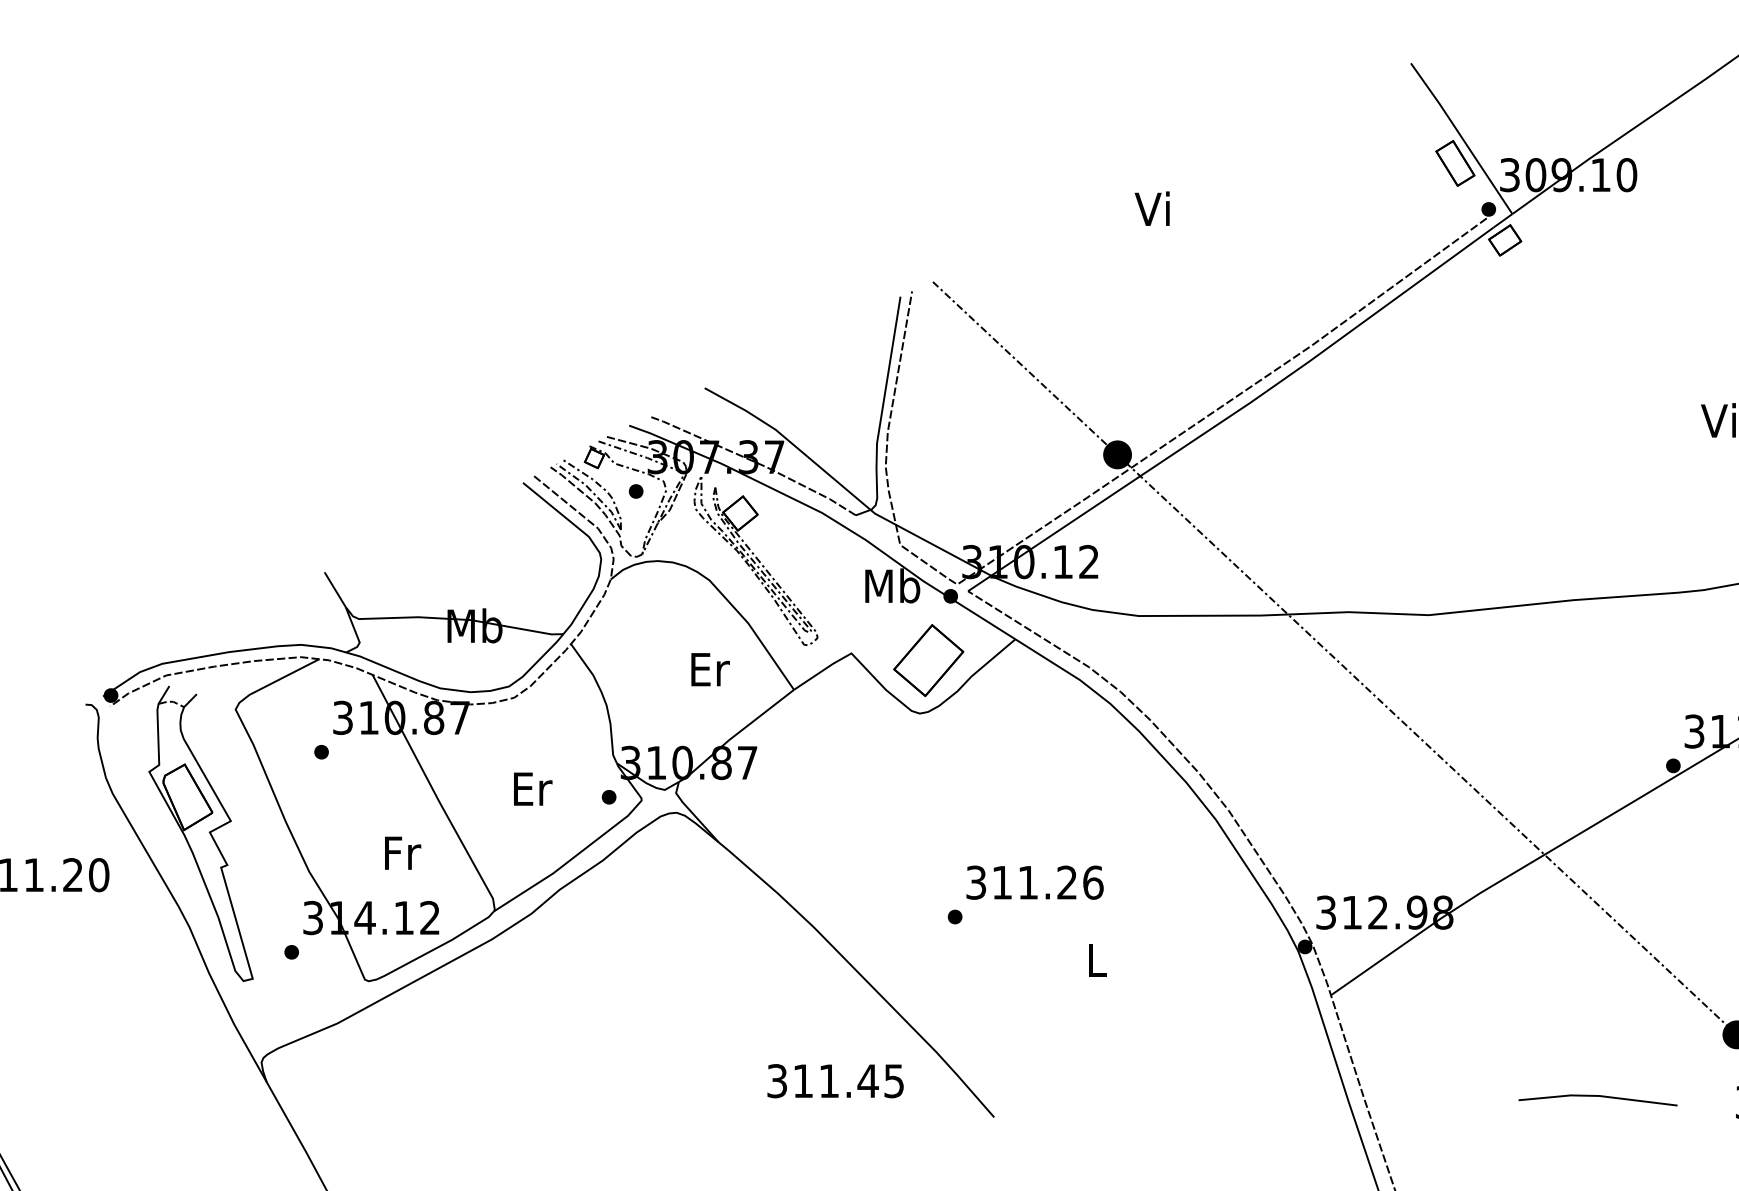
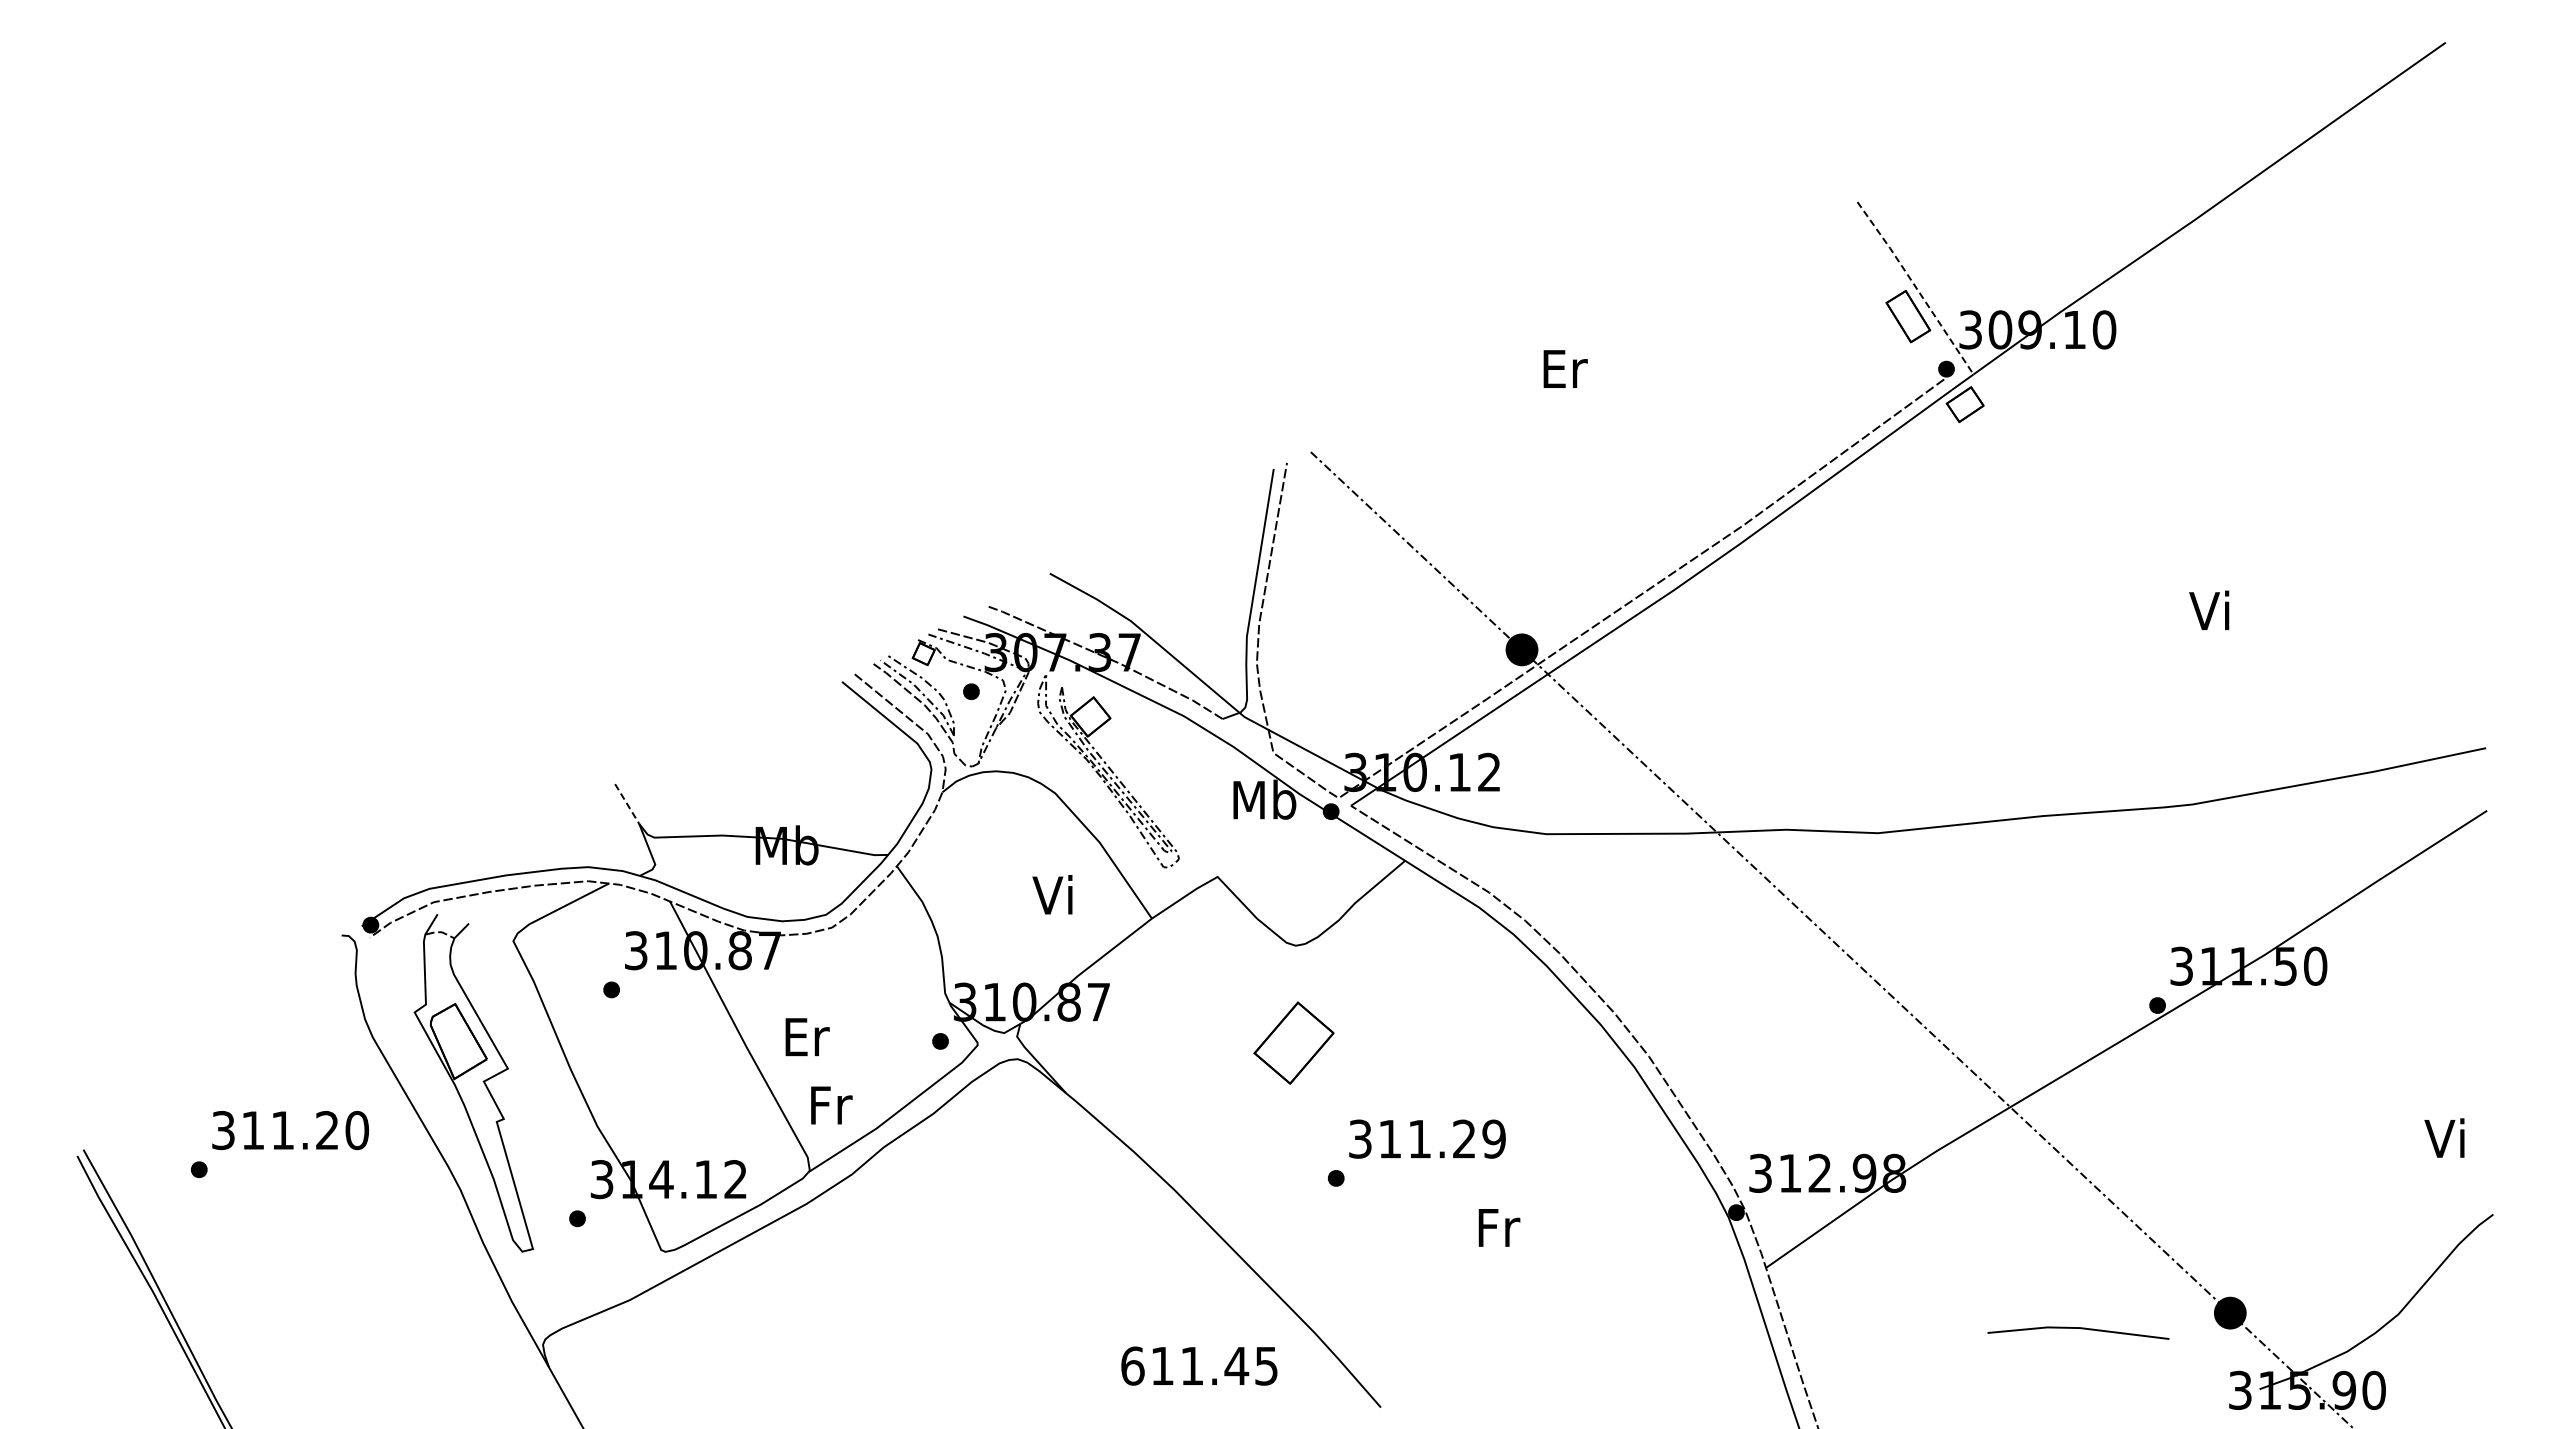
line: (1461, 138) -> (1915, 287), solid -> dashed
text: (1154, 207) -> (1564, 367), Vi -> Er
line: (335, 590) -> (627, 804), solid -> dashed
part: (928, 660) -> (1293, 1042), moved
text: (709, 668) -> (1055, 894), Er -> Vi
text: (533, 789) -> (807, 1037), moved
text: (402, 853) -> (831, 1105), moved
text: (1093, 882) -> (1494, 1138), 311.26 -> 311.29
text: (1097, 959) -> (1499, 1227), L -> Fr
text: (777, 1080) -> (1132, 1365), 311.45 -> 611.45
line: (1598, 1096) -> (2078, 1328), moved

